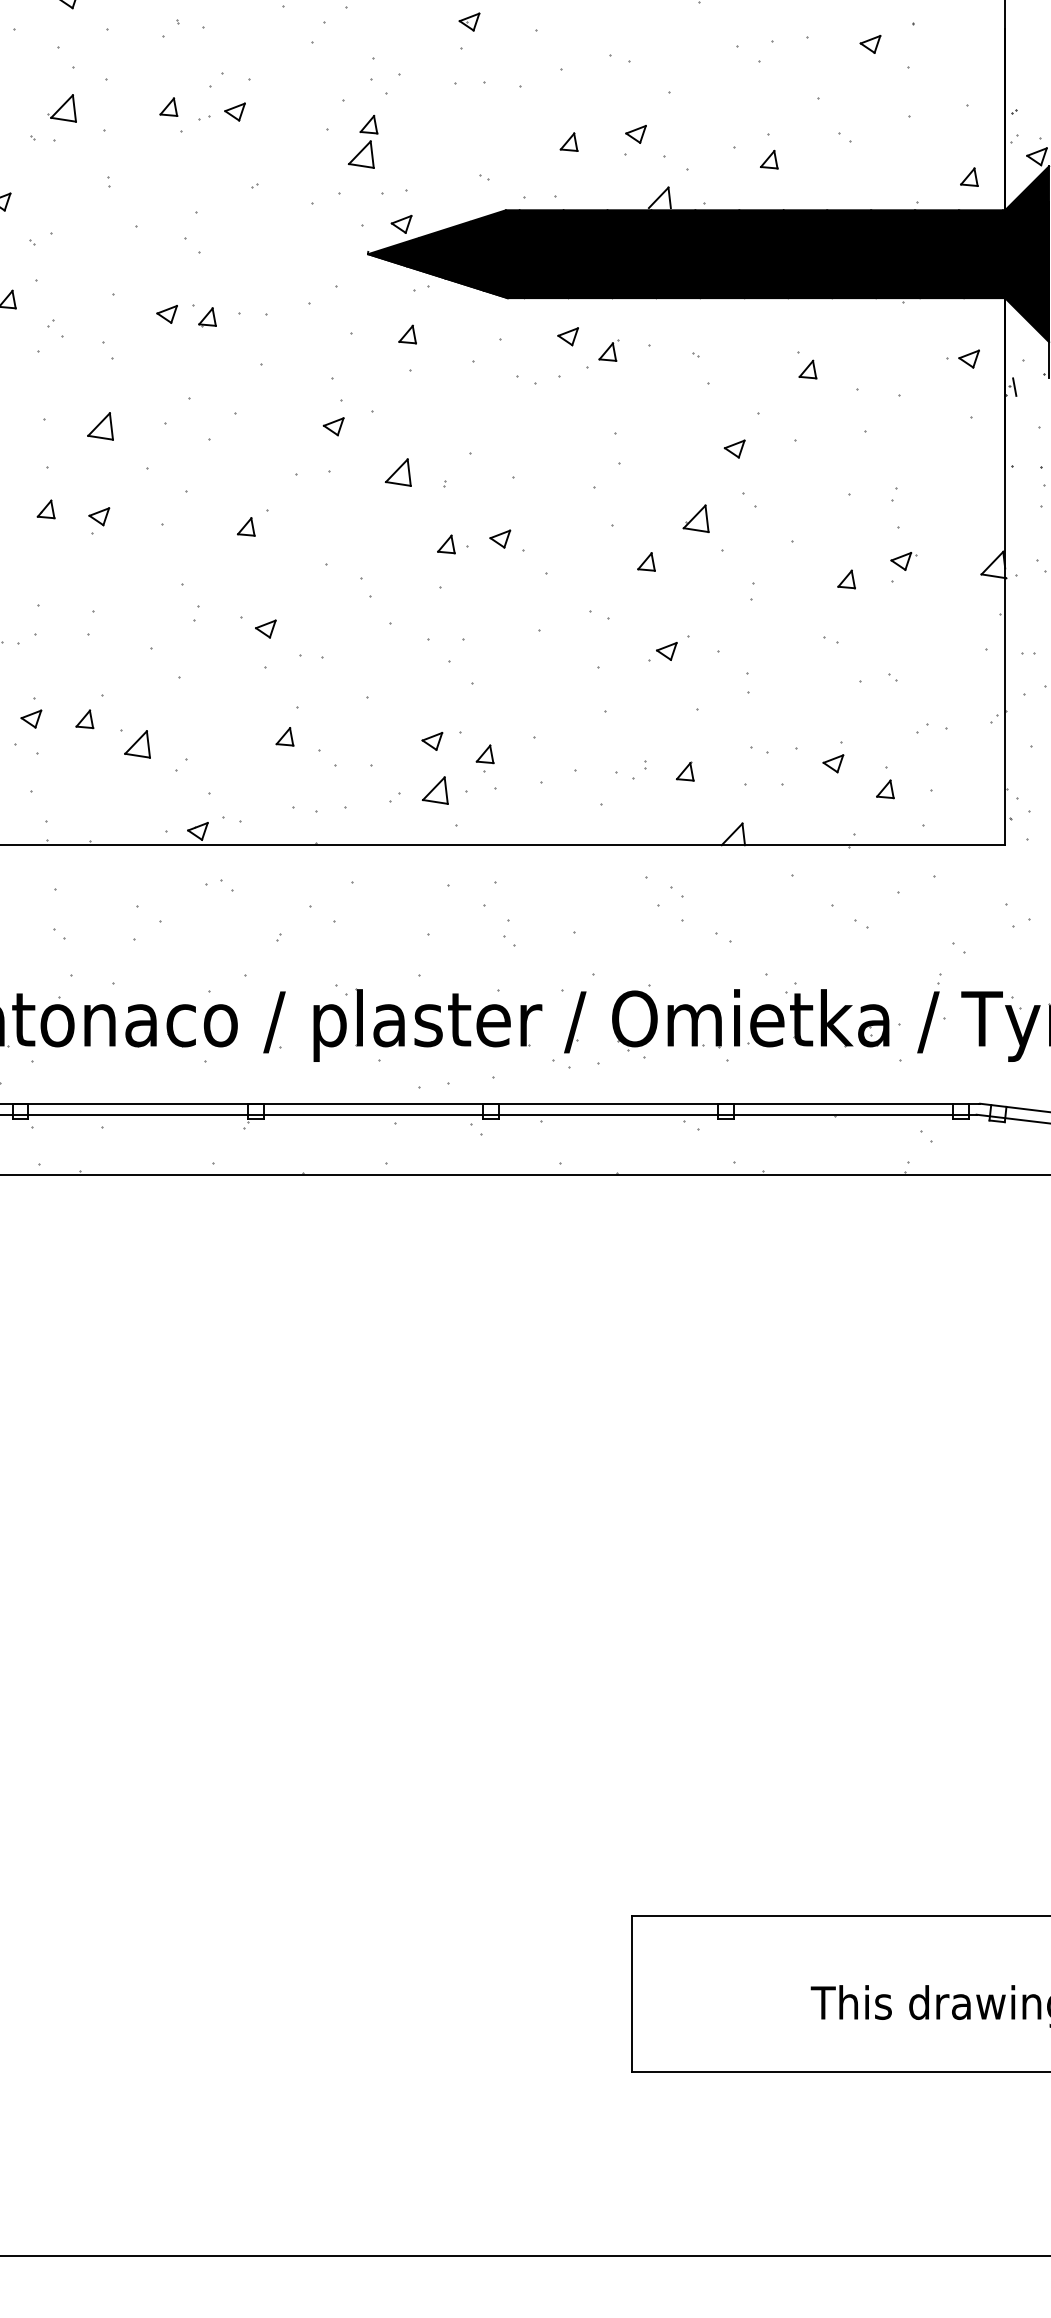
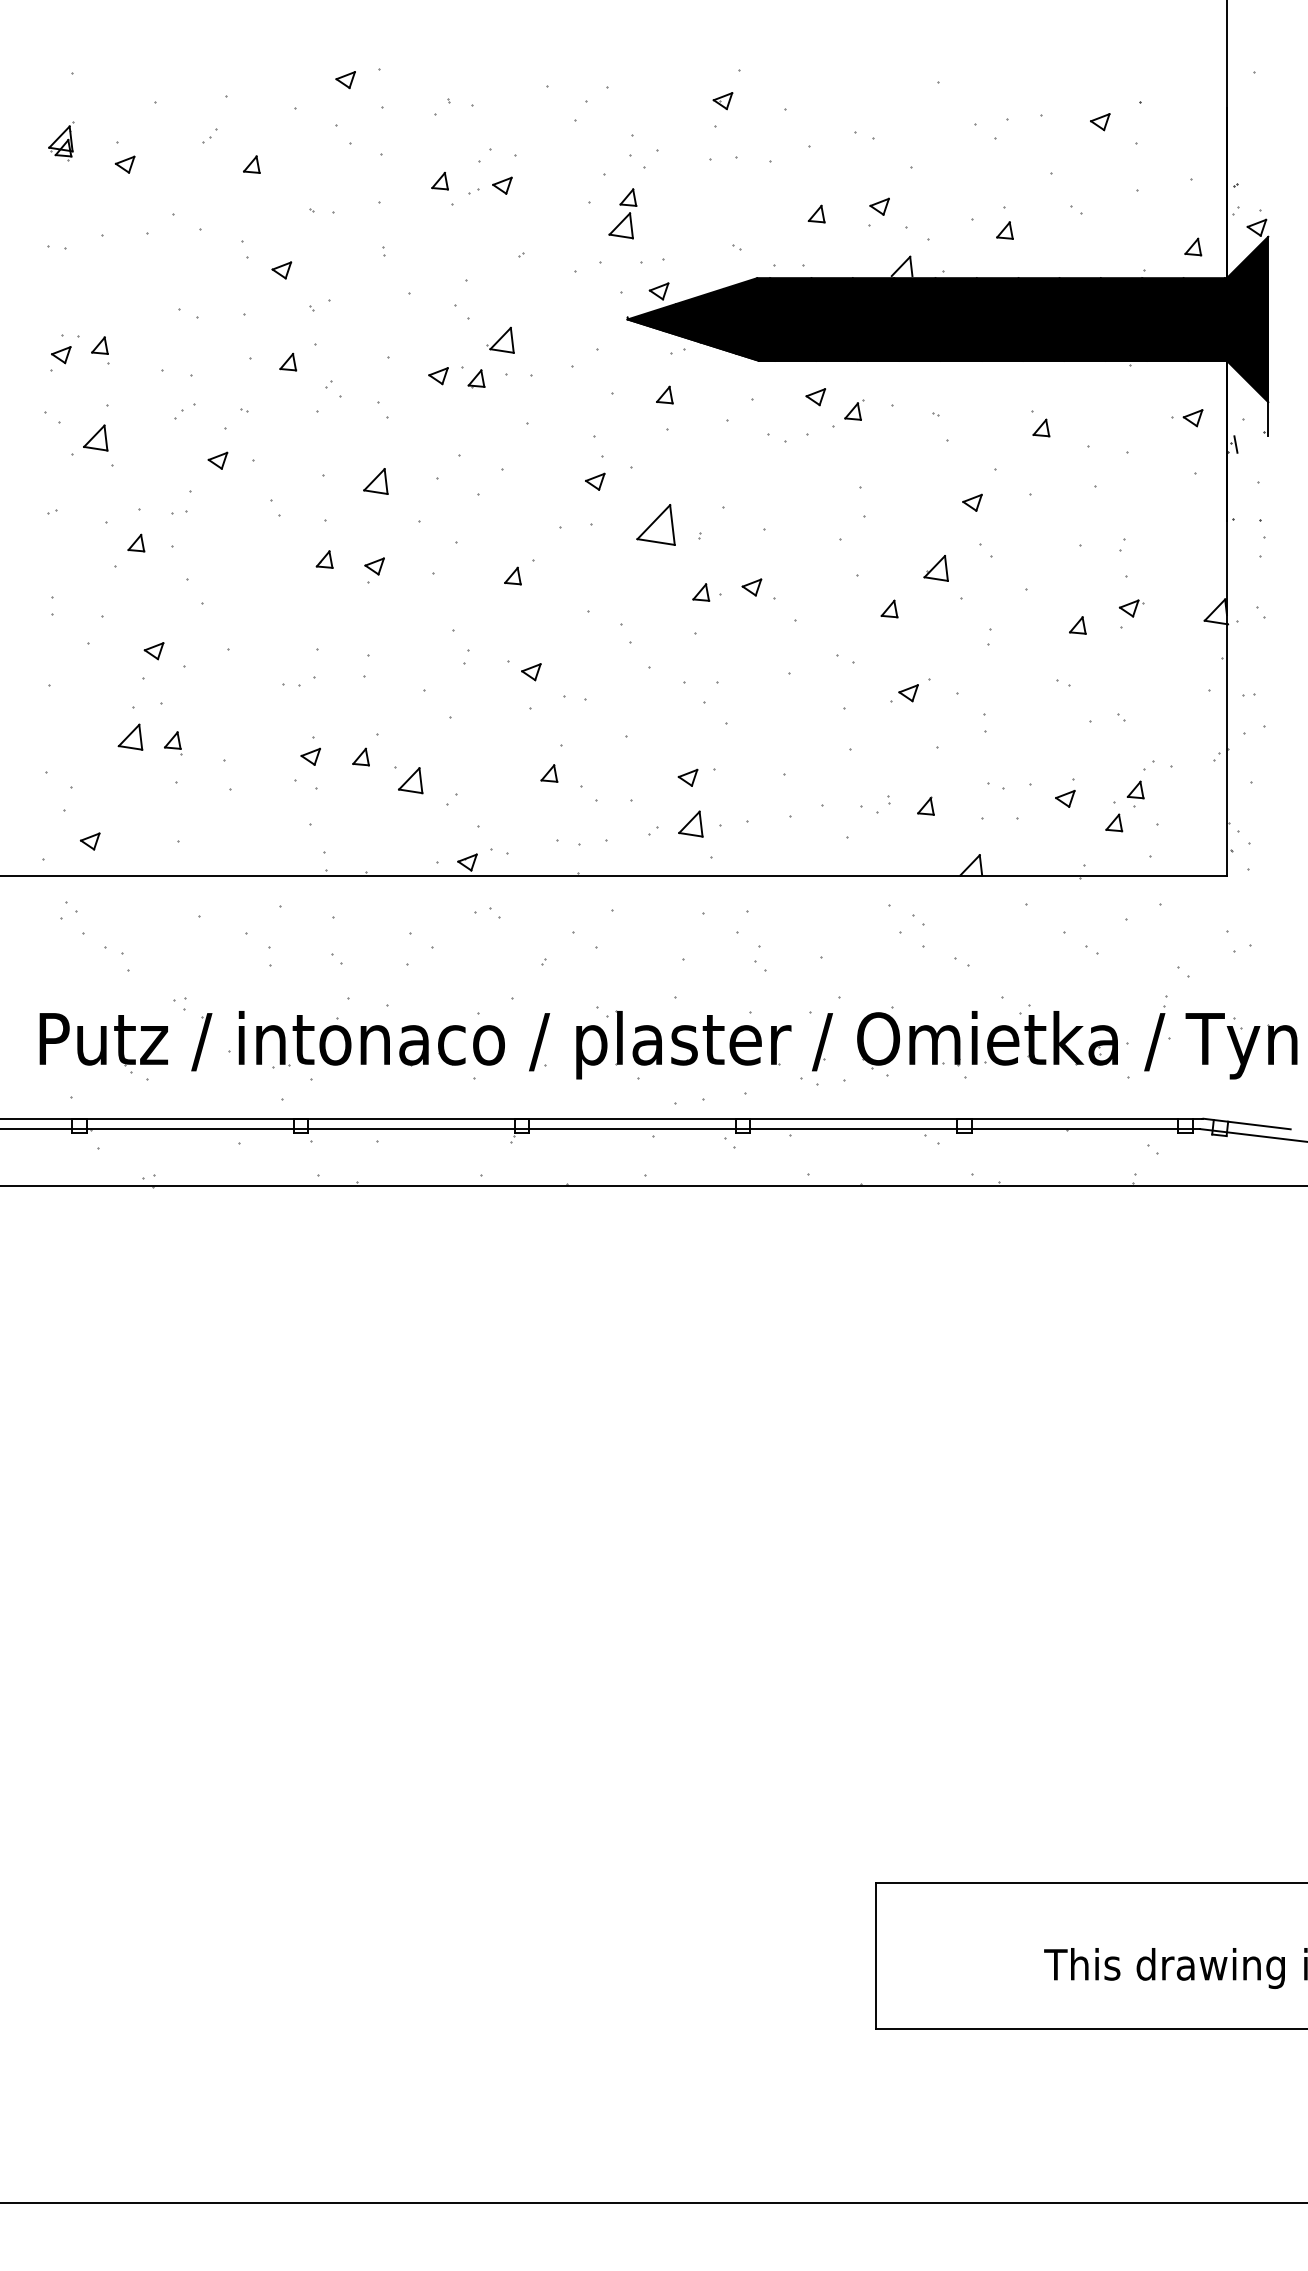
part: (61, 107) -> (500, 339), moved
part: (397, 472) -> (655, 524), size x1.6
part: (484, 758) -> (1135, 793), moved

